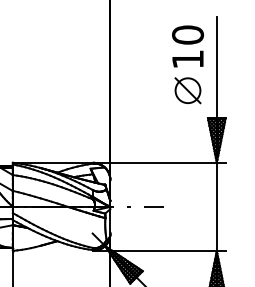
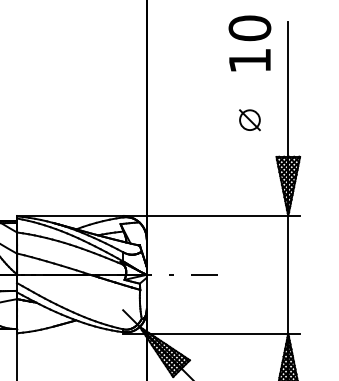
text: (187, 46) -> (249, 43), moved
part: (187, 90) -> (249, 119), size x0.6

